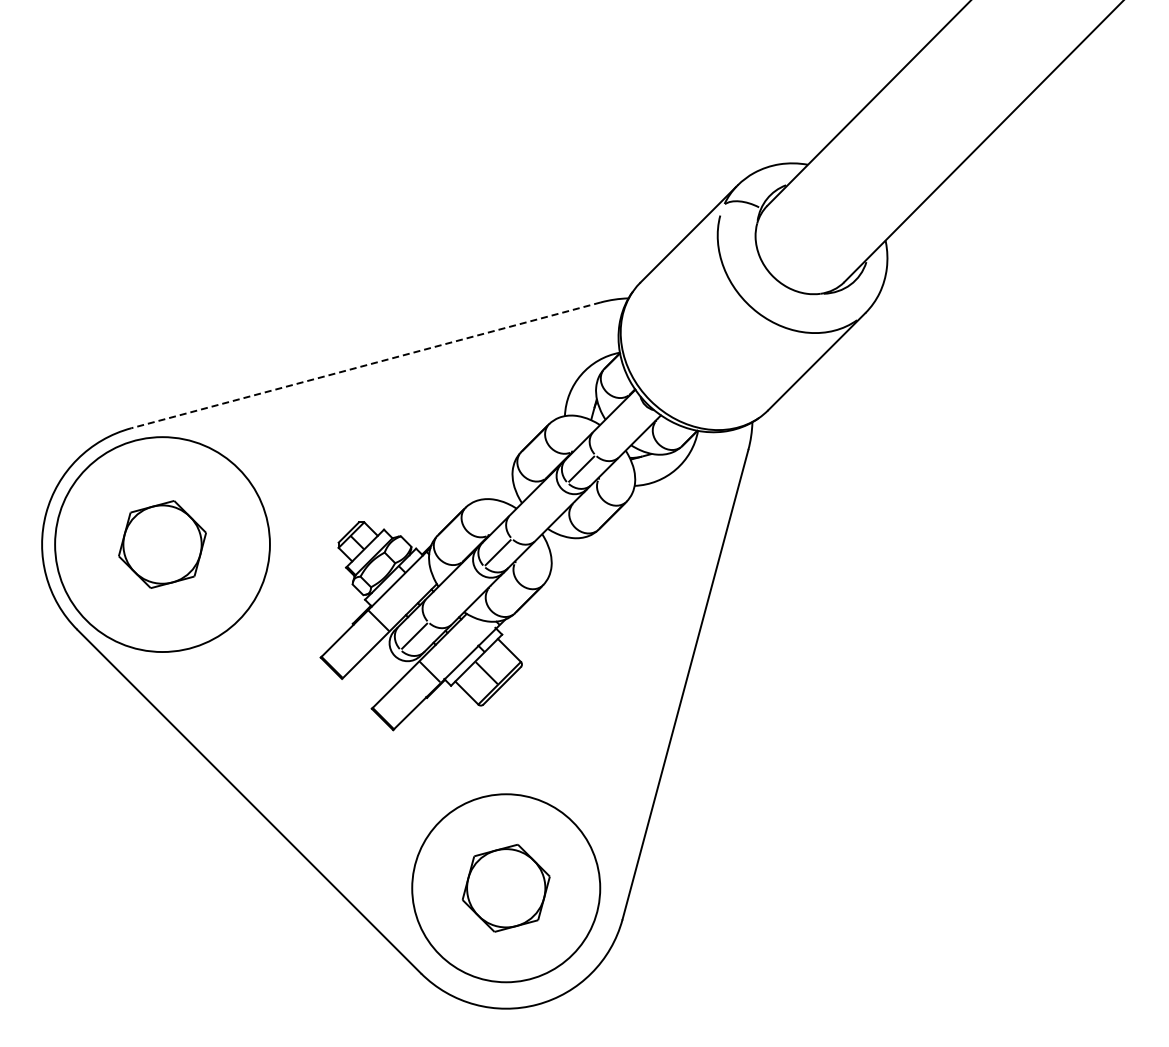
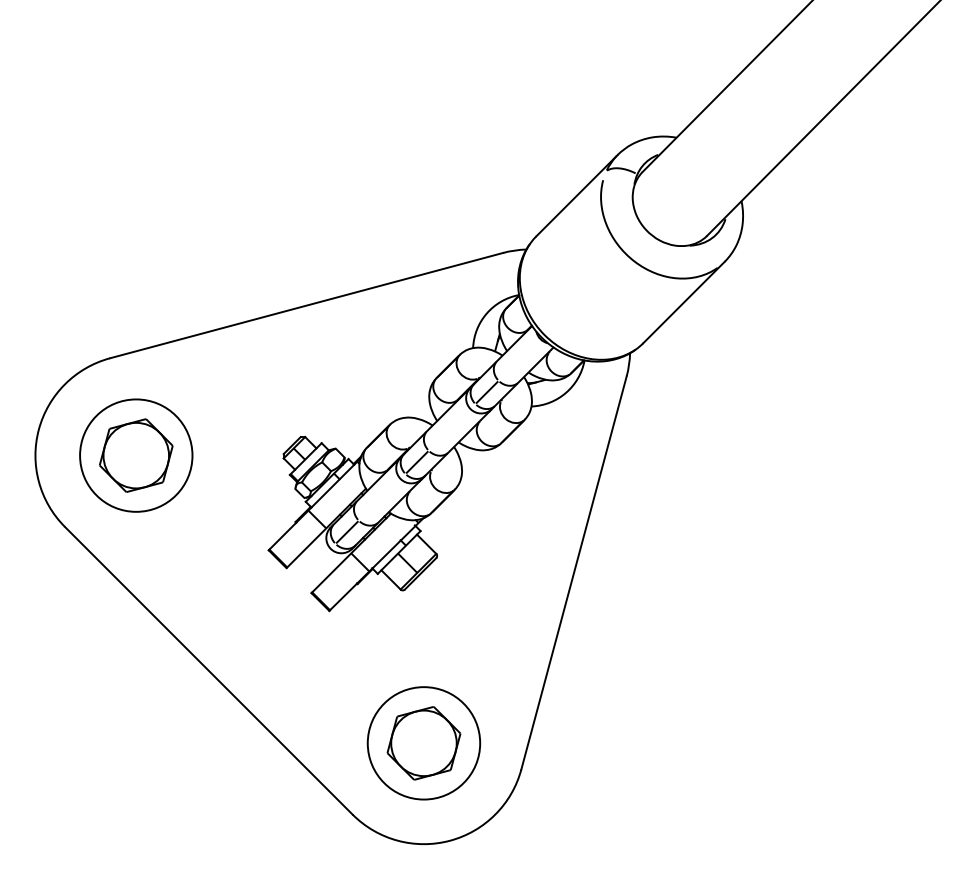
line: (365, 365) -> (306, 305), dashed -> solid
circle: (162, 544) -> (136, 455), size x0.62
circle: (506, 888) -> (424, 743), size x0.71

